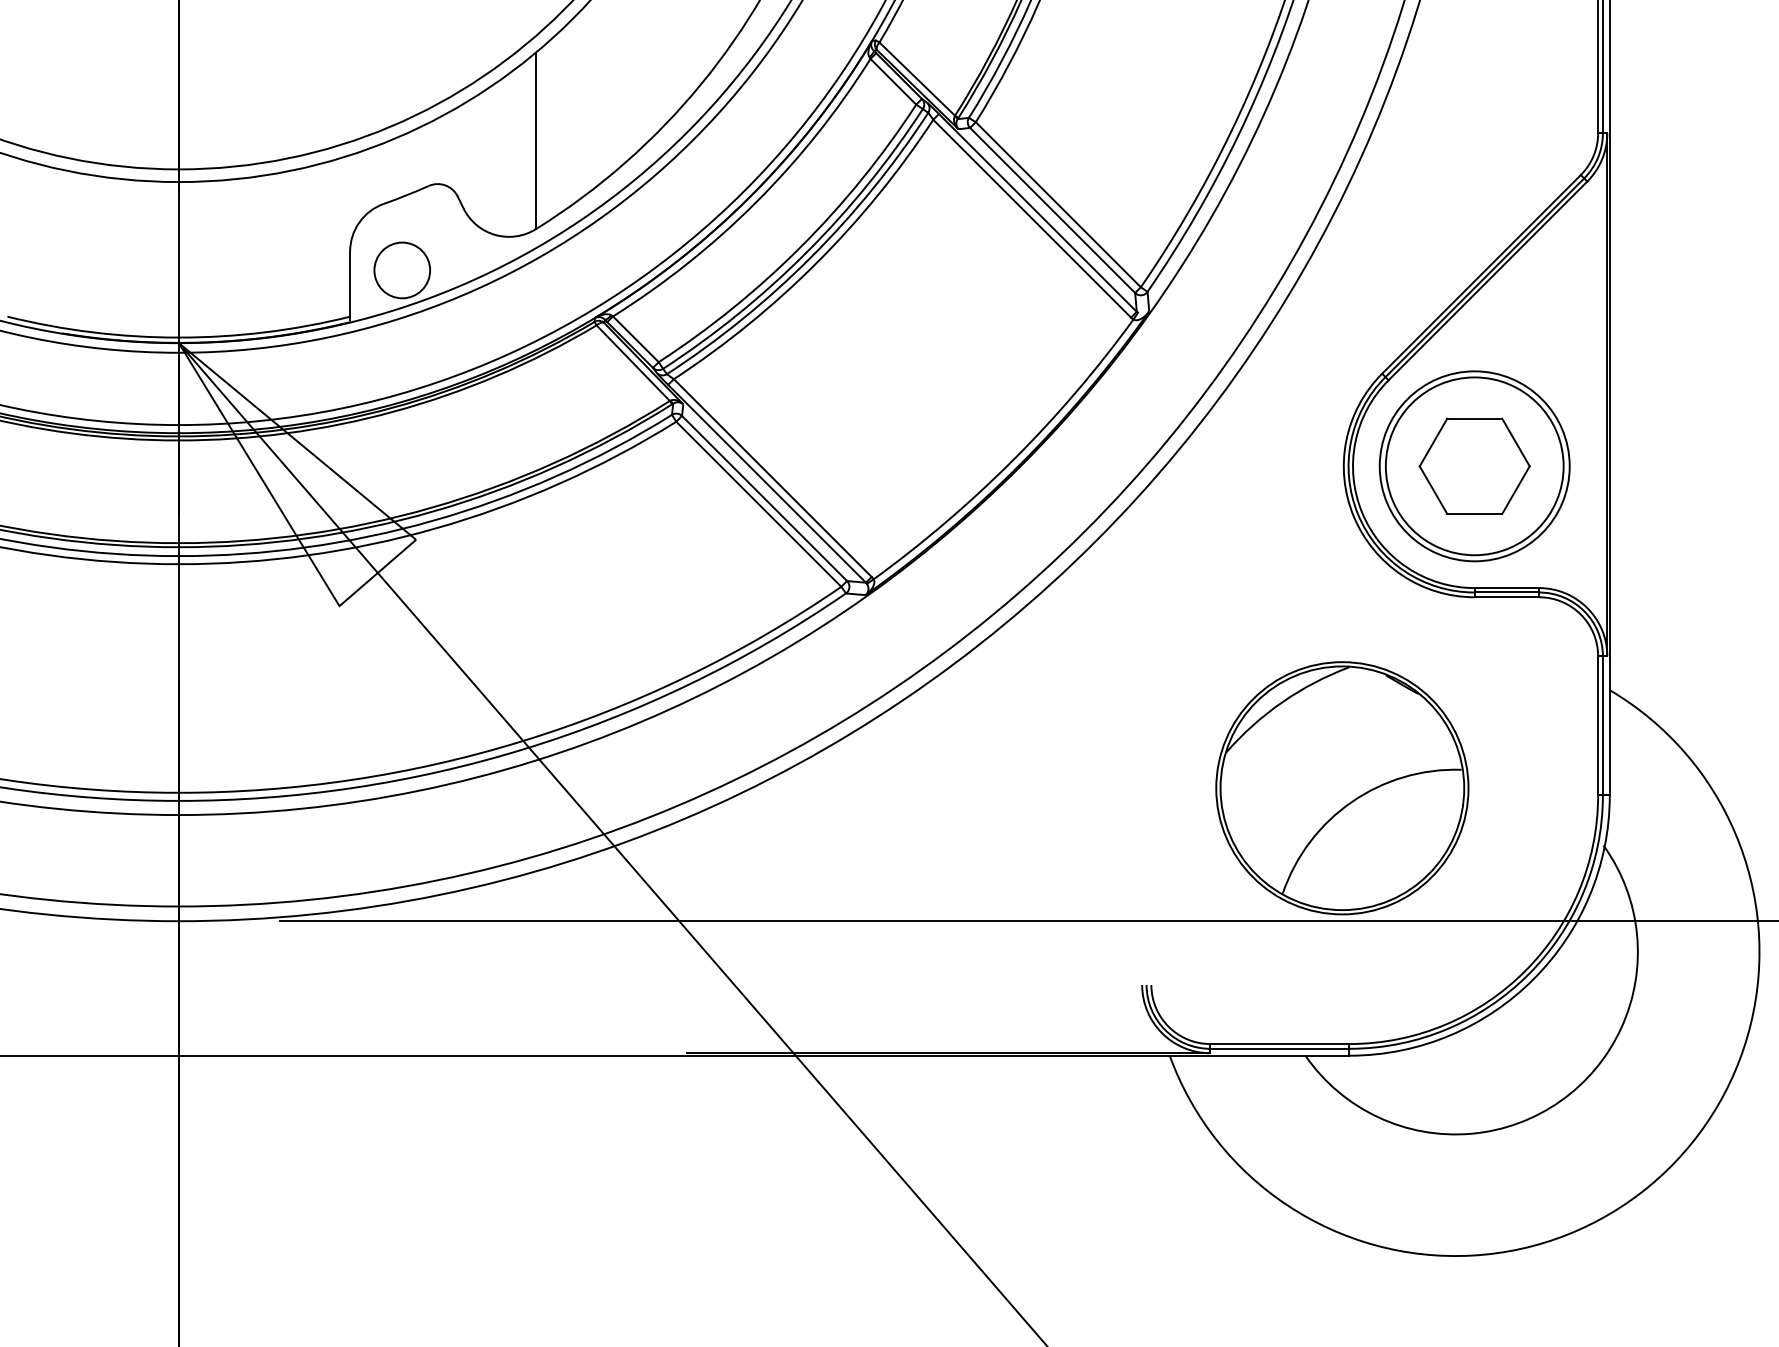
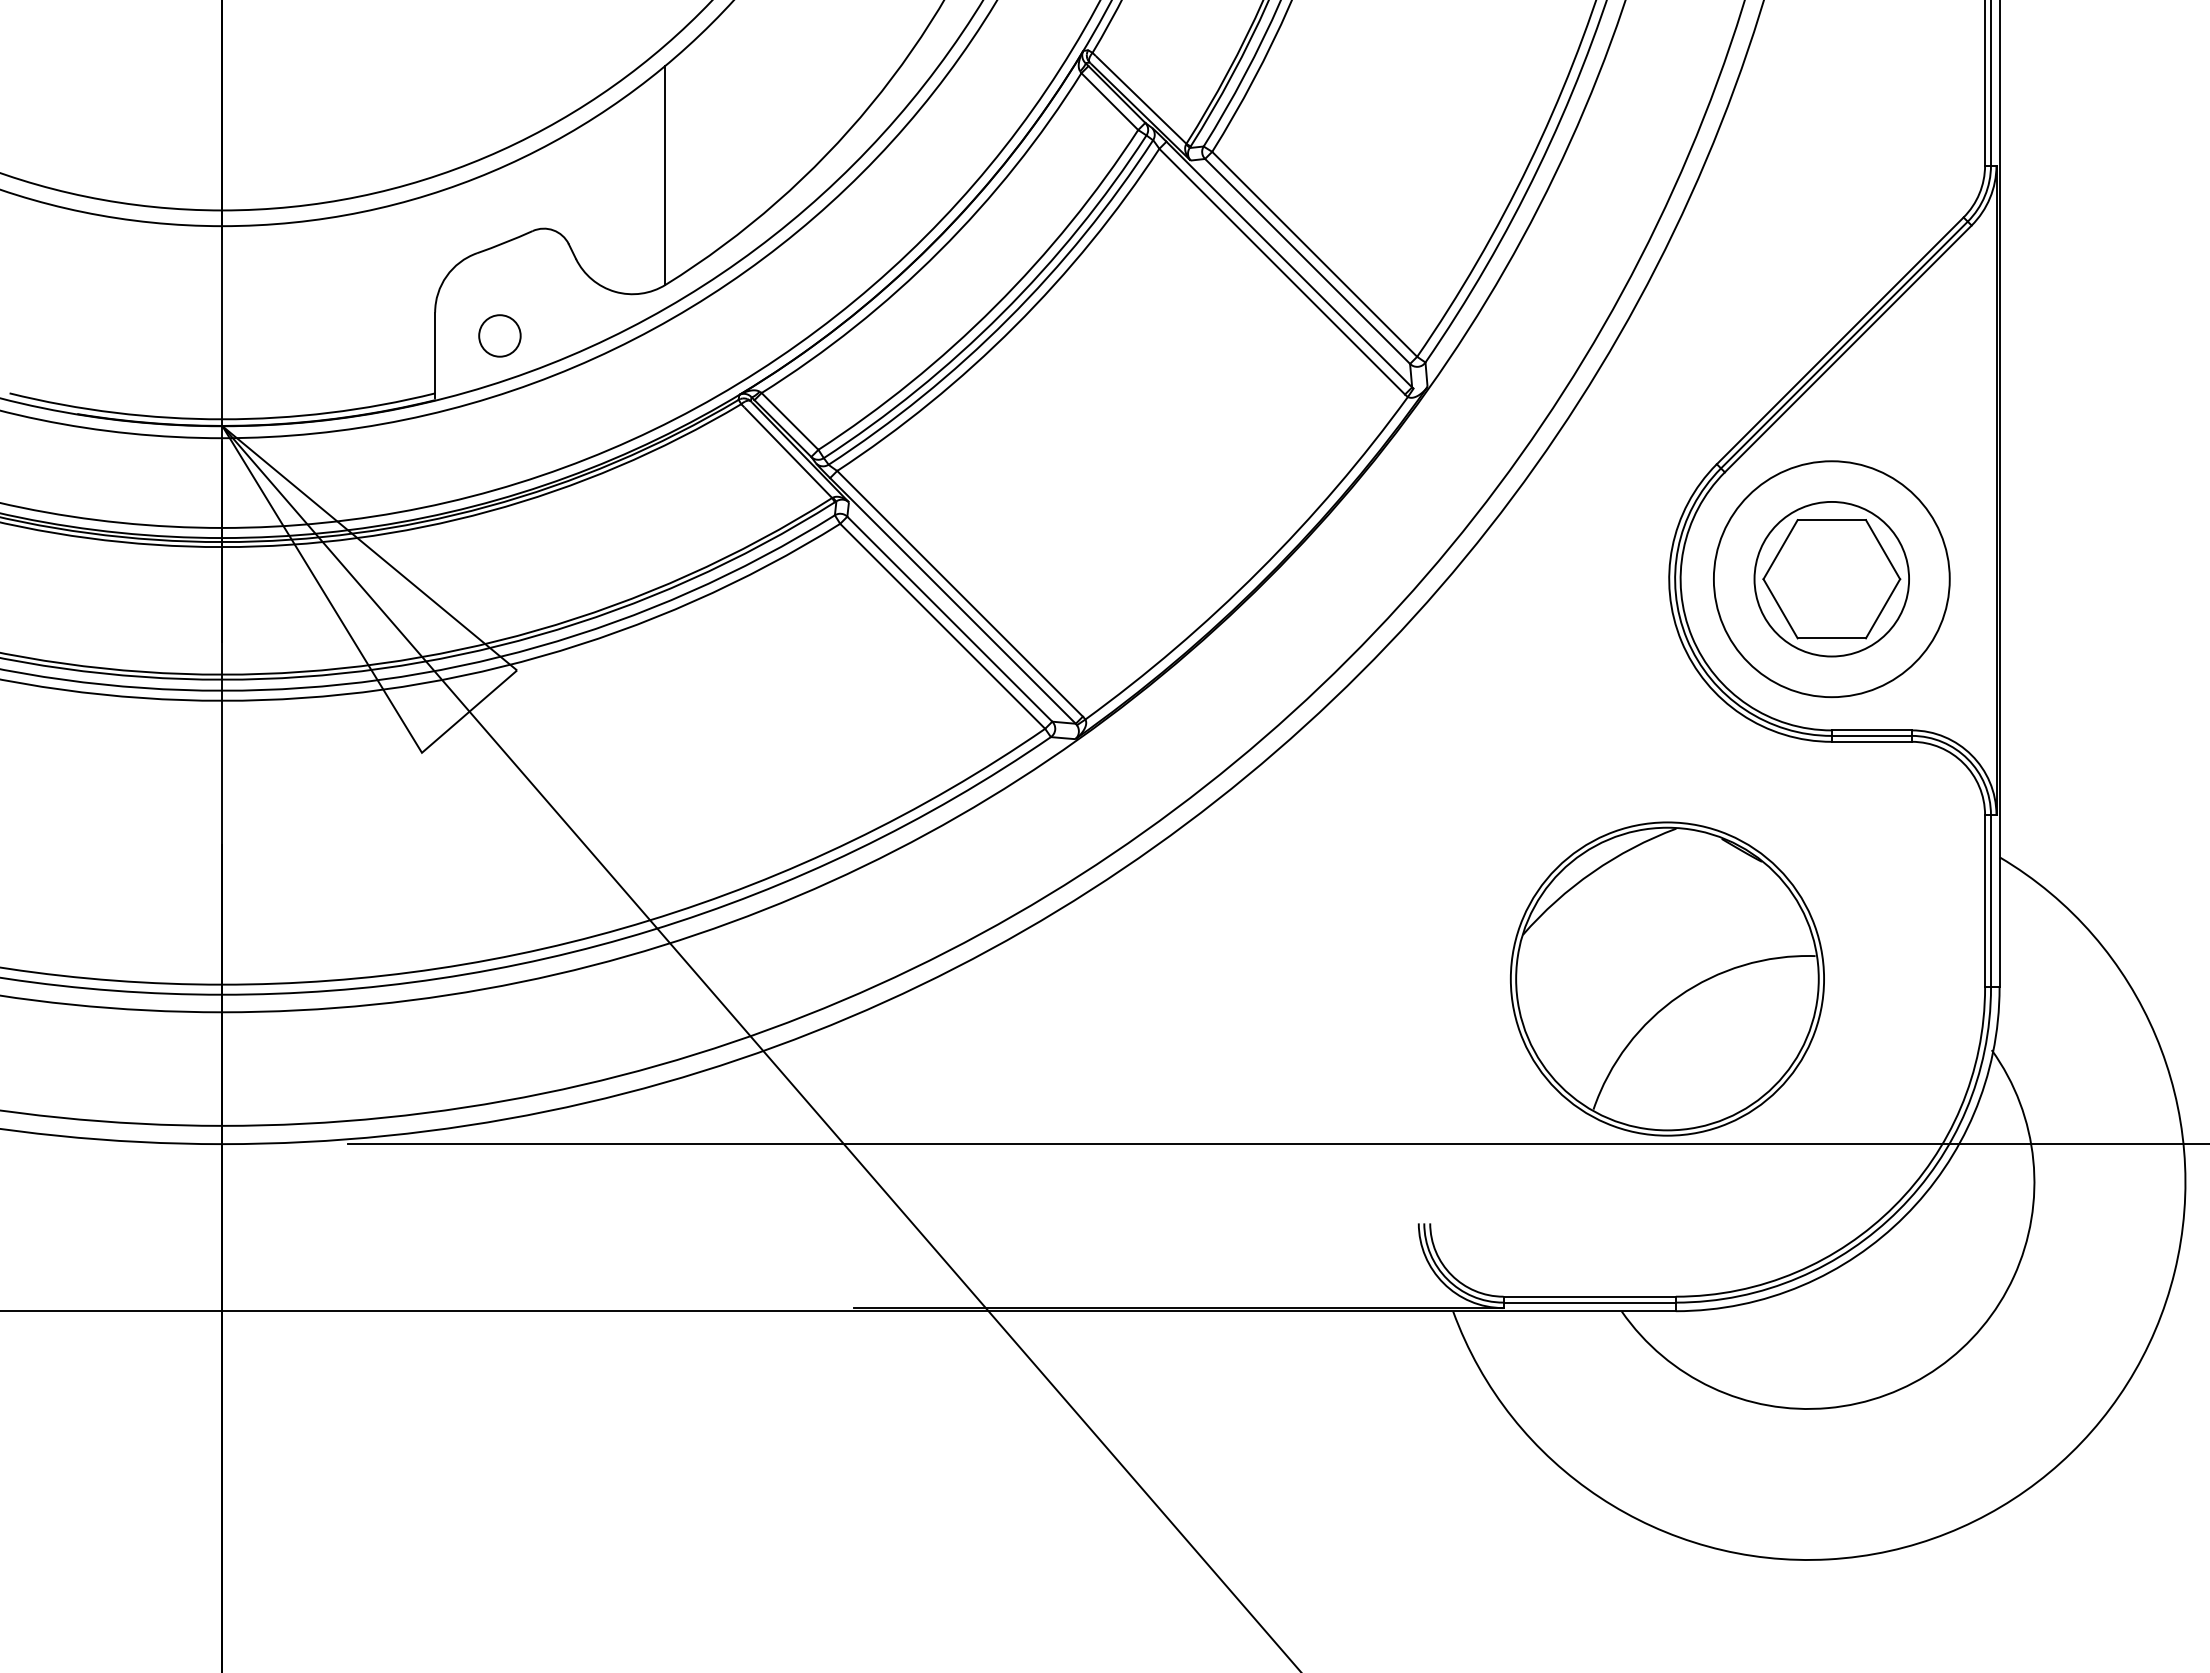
circle: (401, 270) -> (499, 335), size x0.6
circle: (1474, 465) -> (1831, 578), size x0.7

